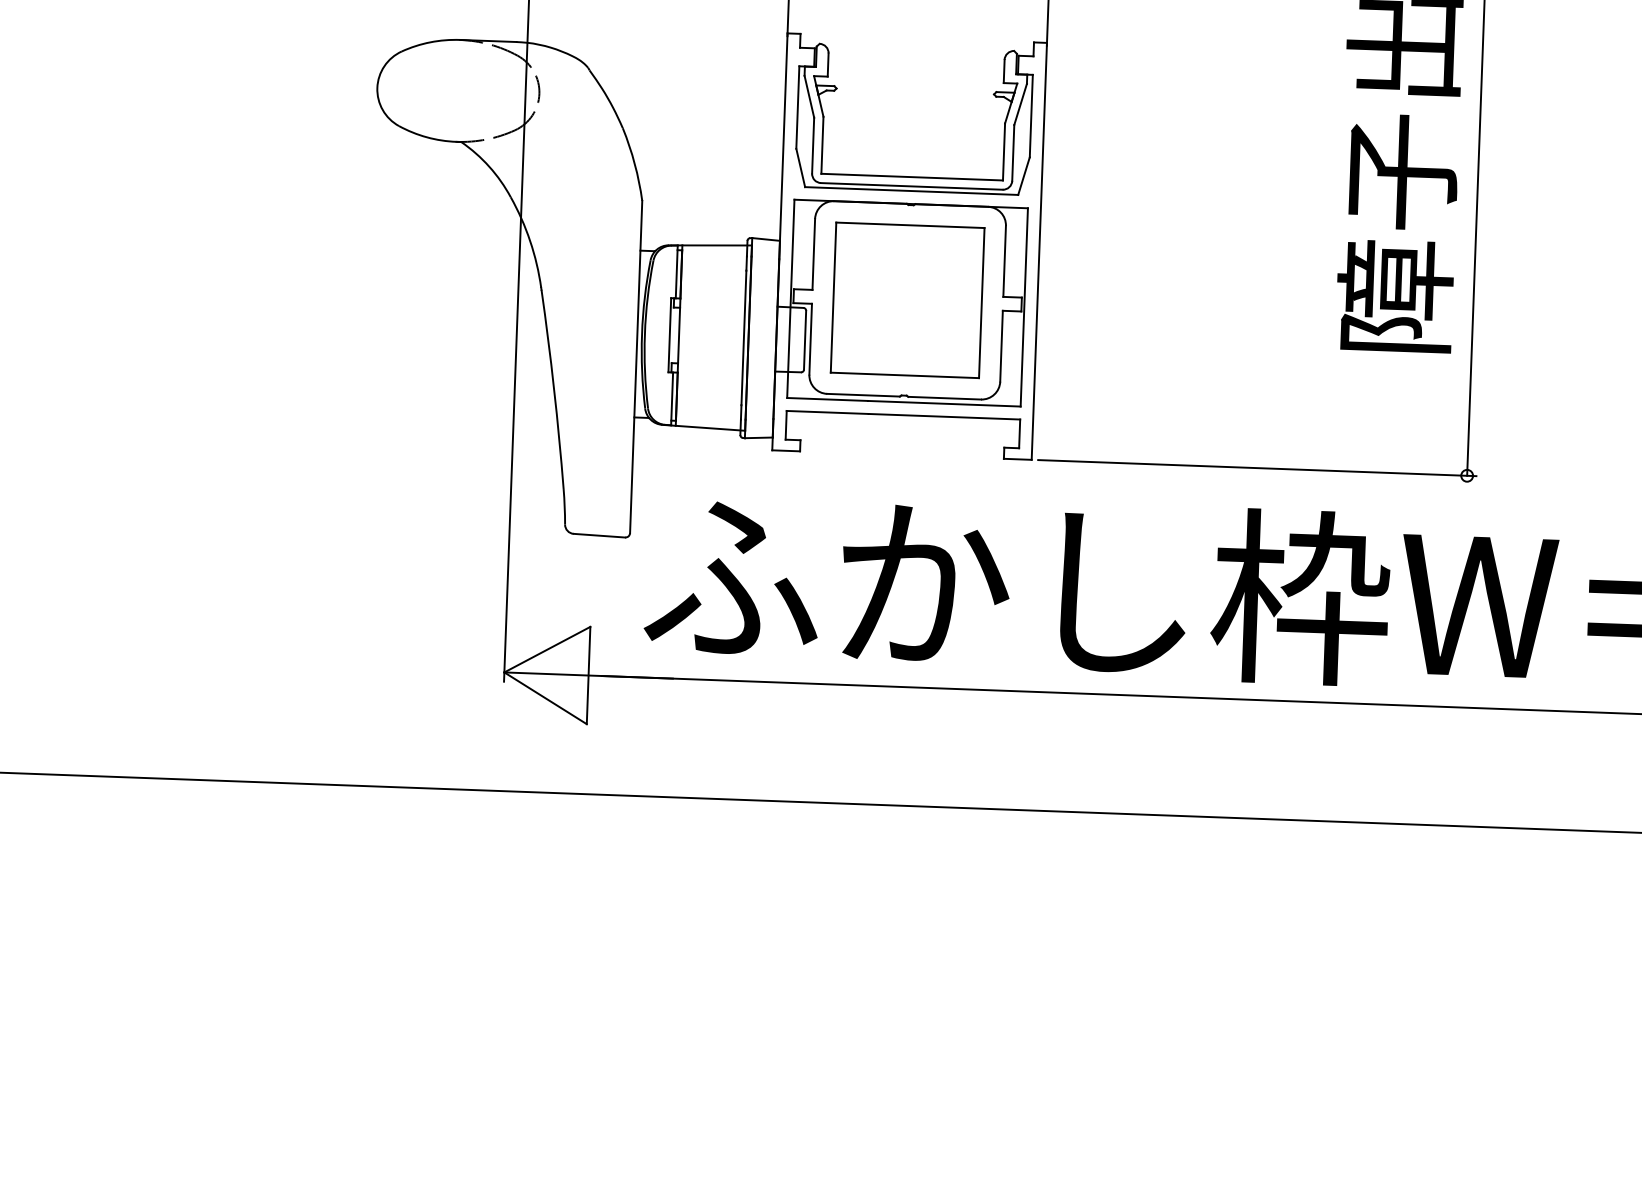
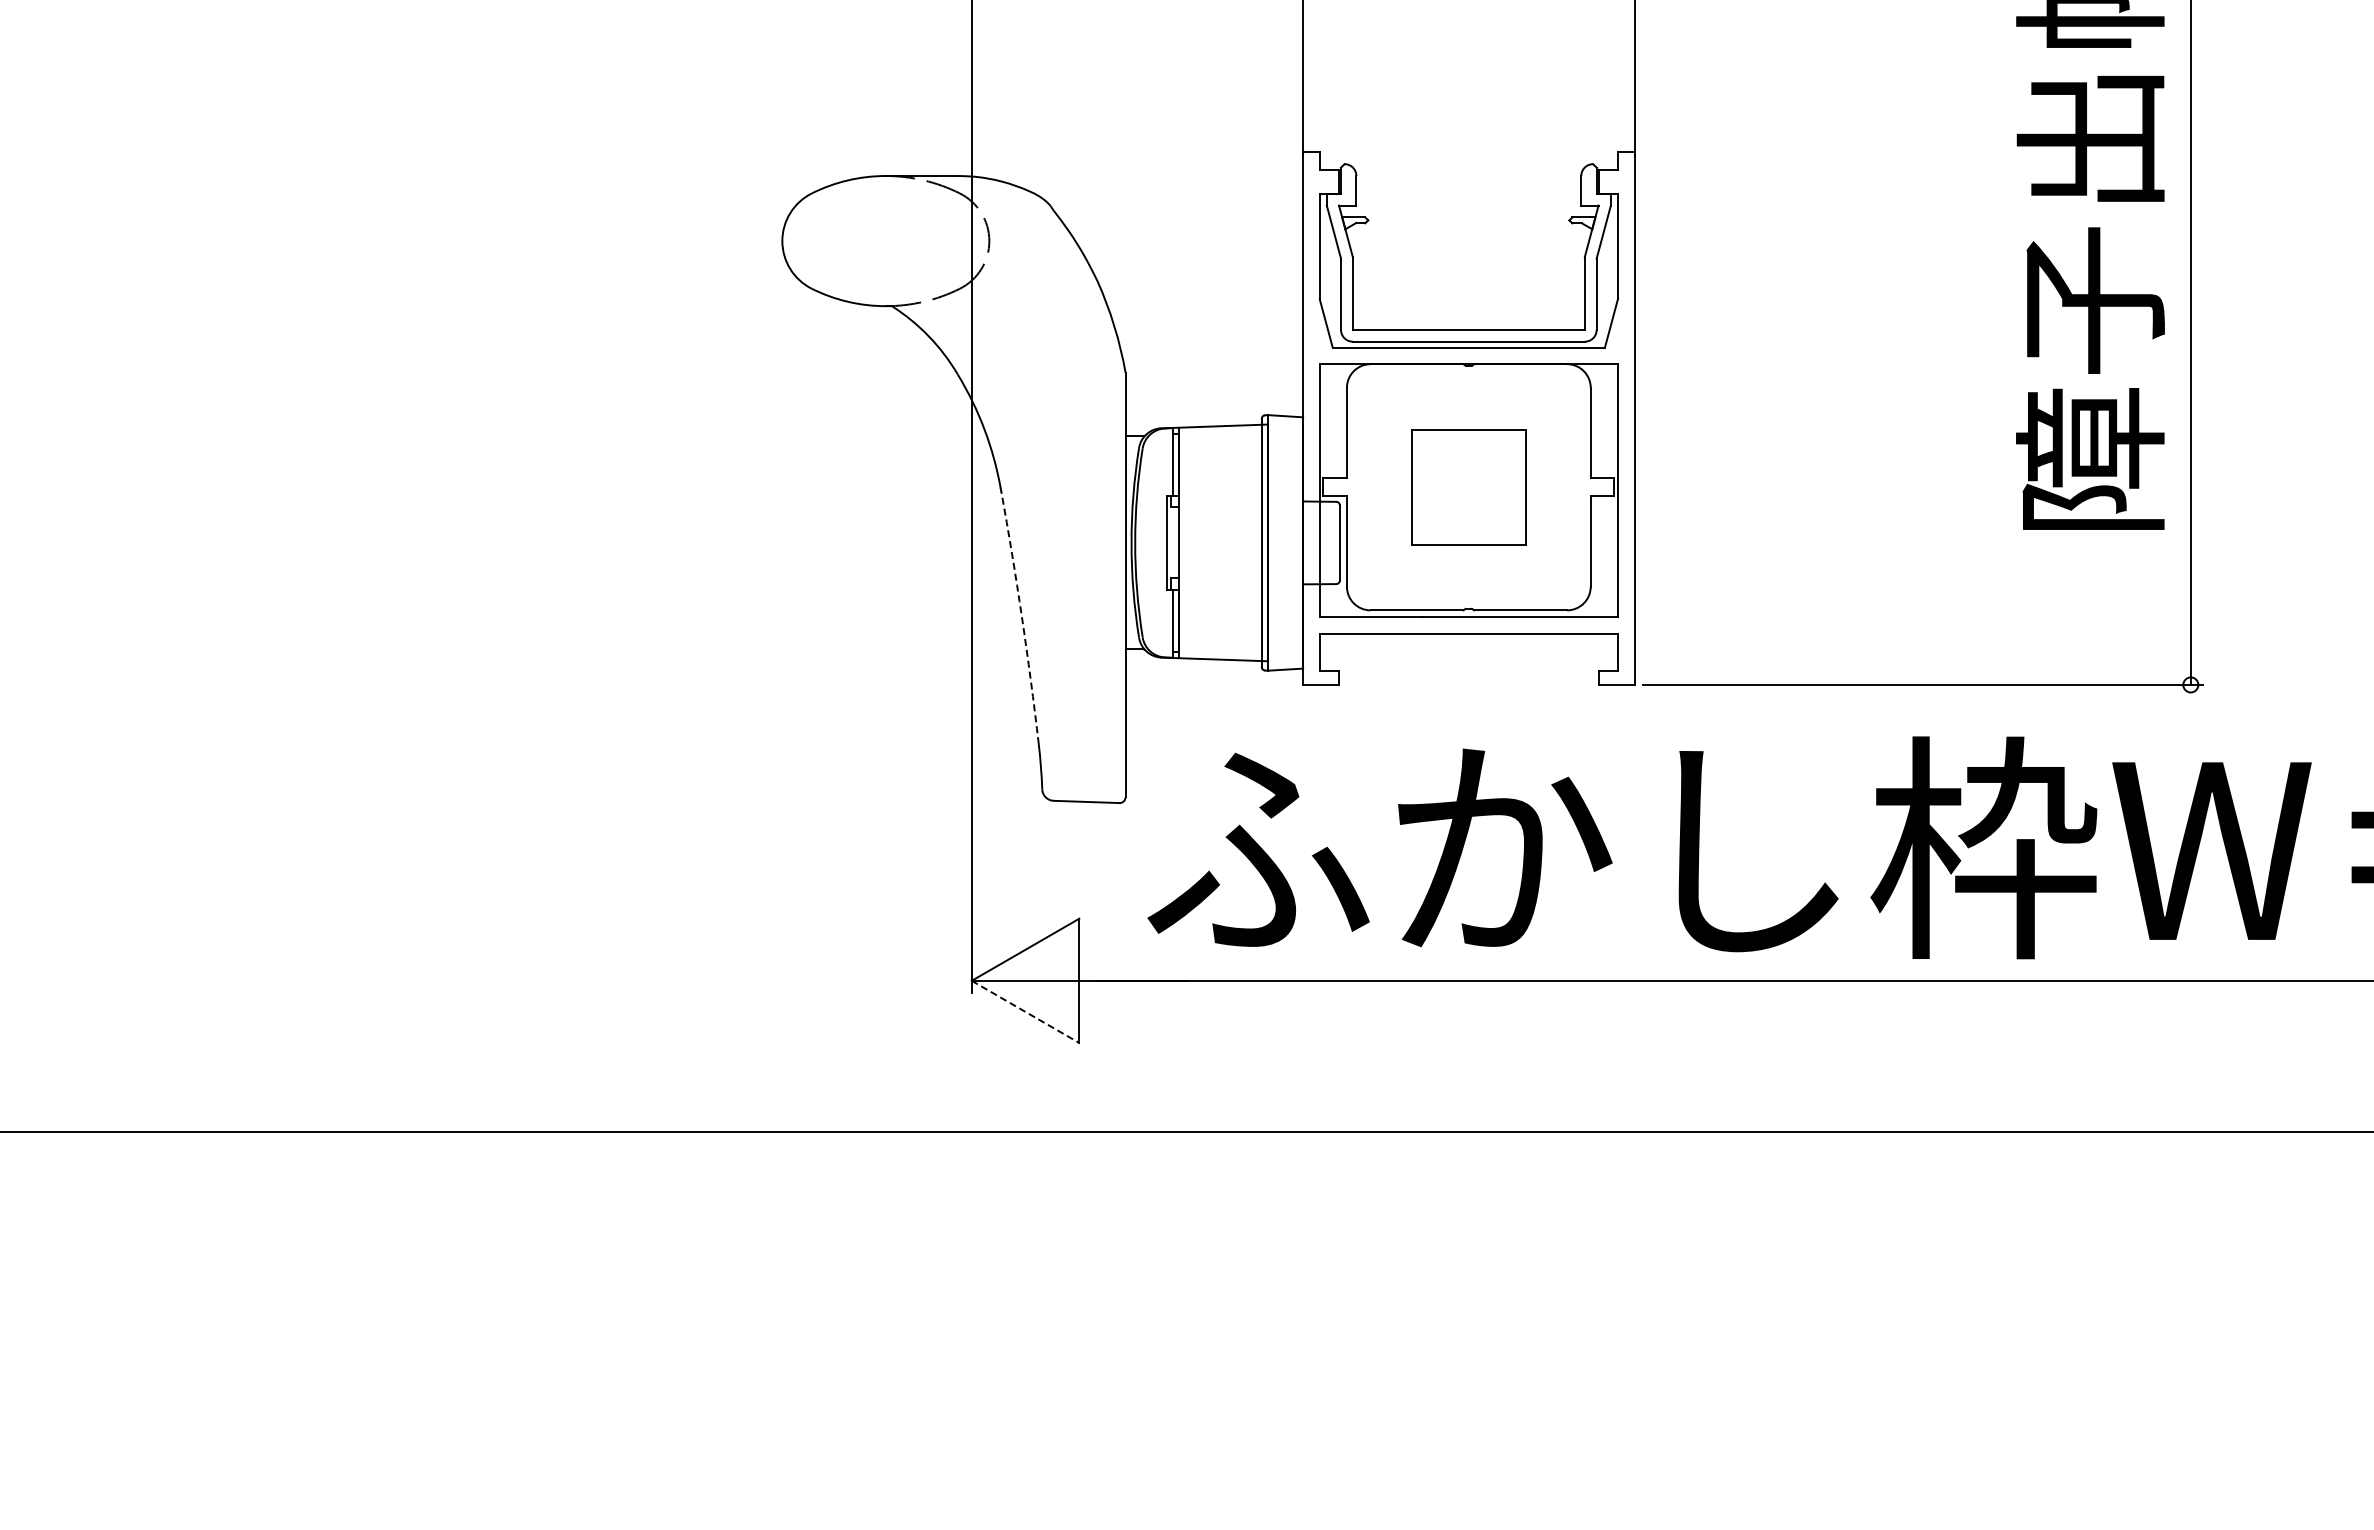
part: (907, 299) -> (1468, 486), size x0.6
arc: (553, 389) -> (1021, 617), solid -> dashed
line: (545, 698) -> (1025, 1012), solid -> dashed

